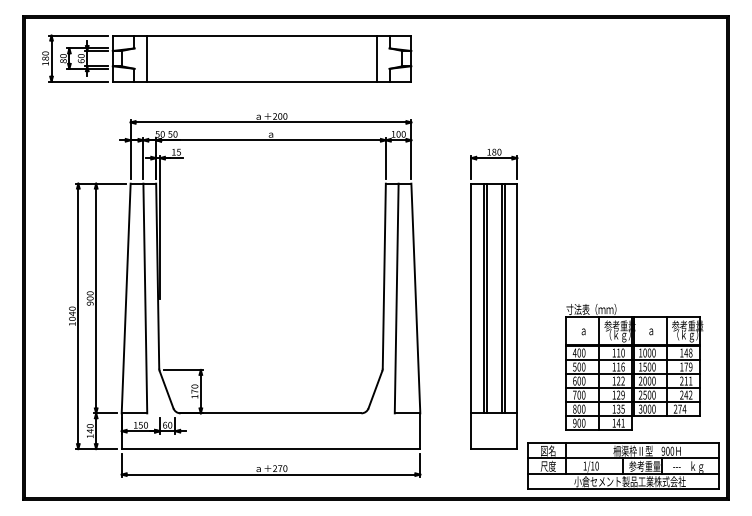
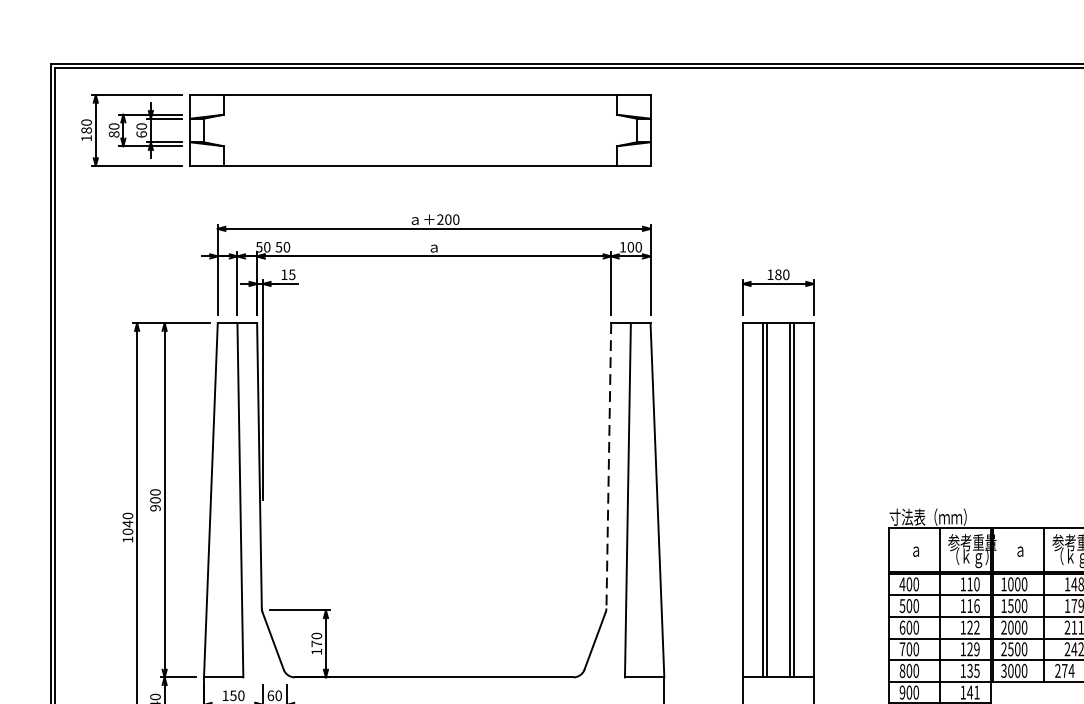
line: (147, 58) -> (243, 130), removed
line: (376, 58) -> (596, 130), removed
line: (384, 276) -> (609, 466), solid -> dashed

